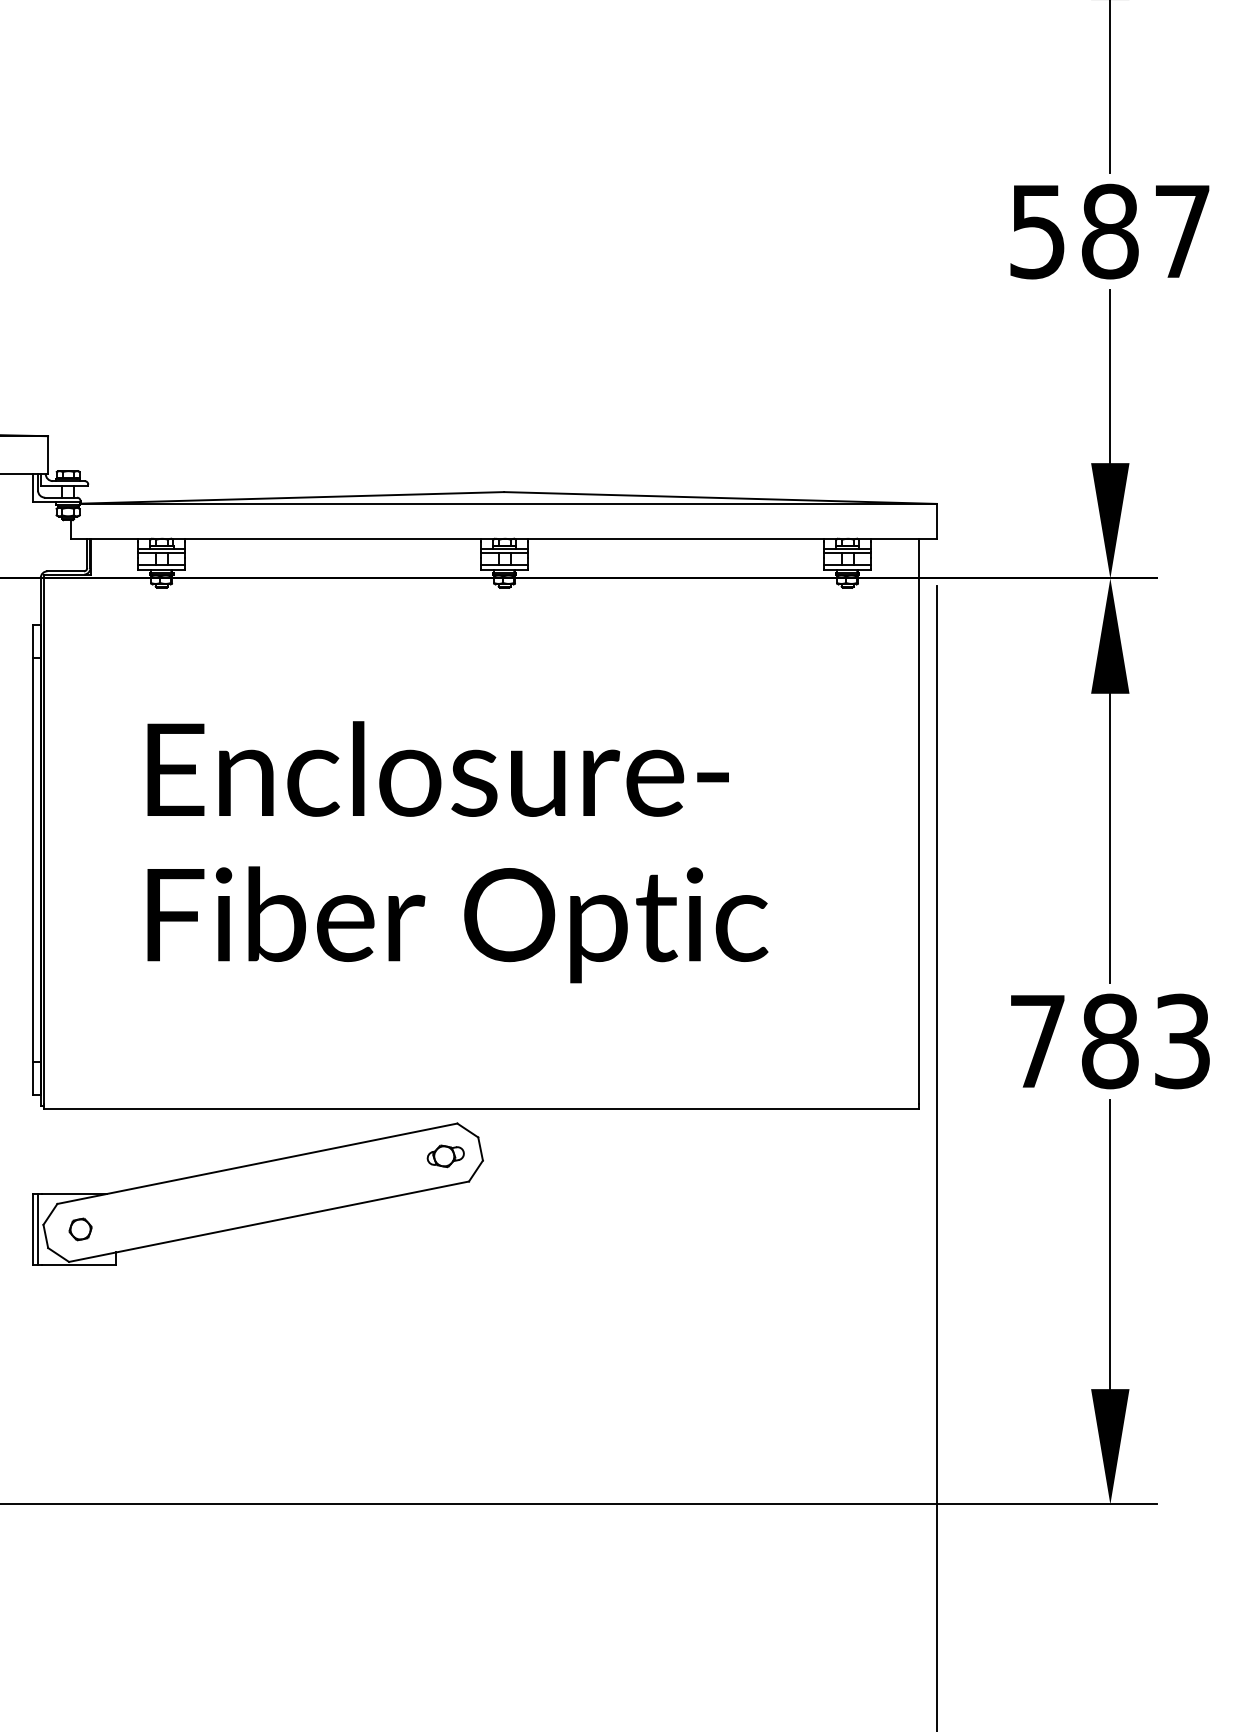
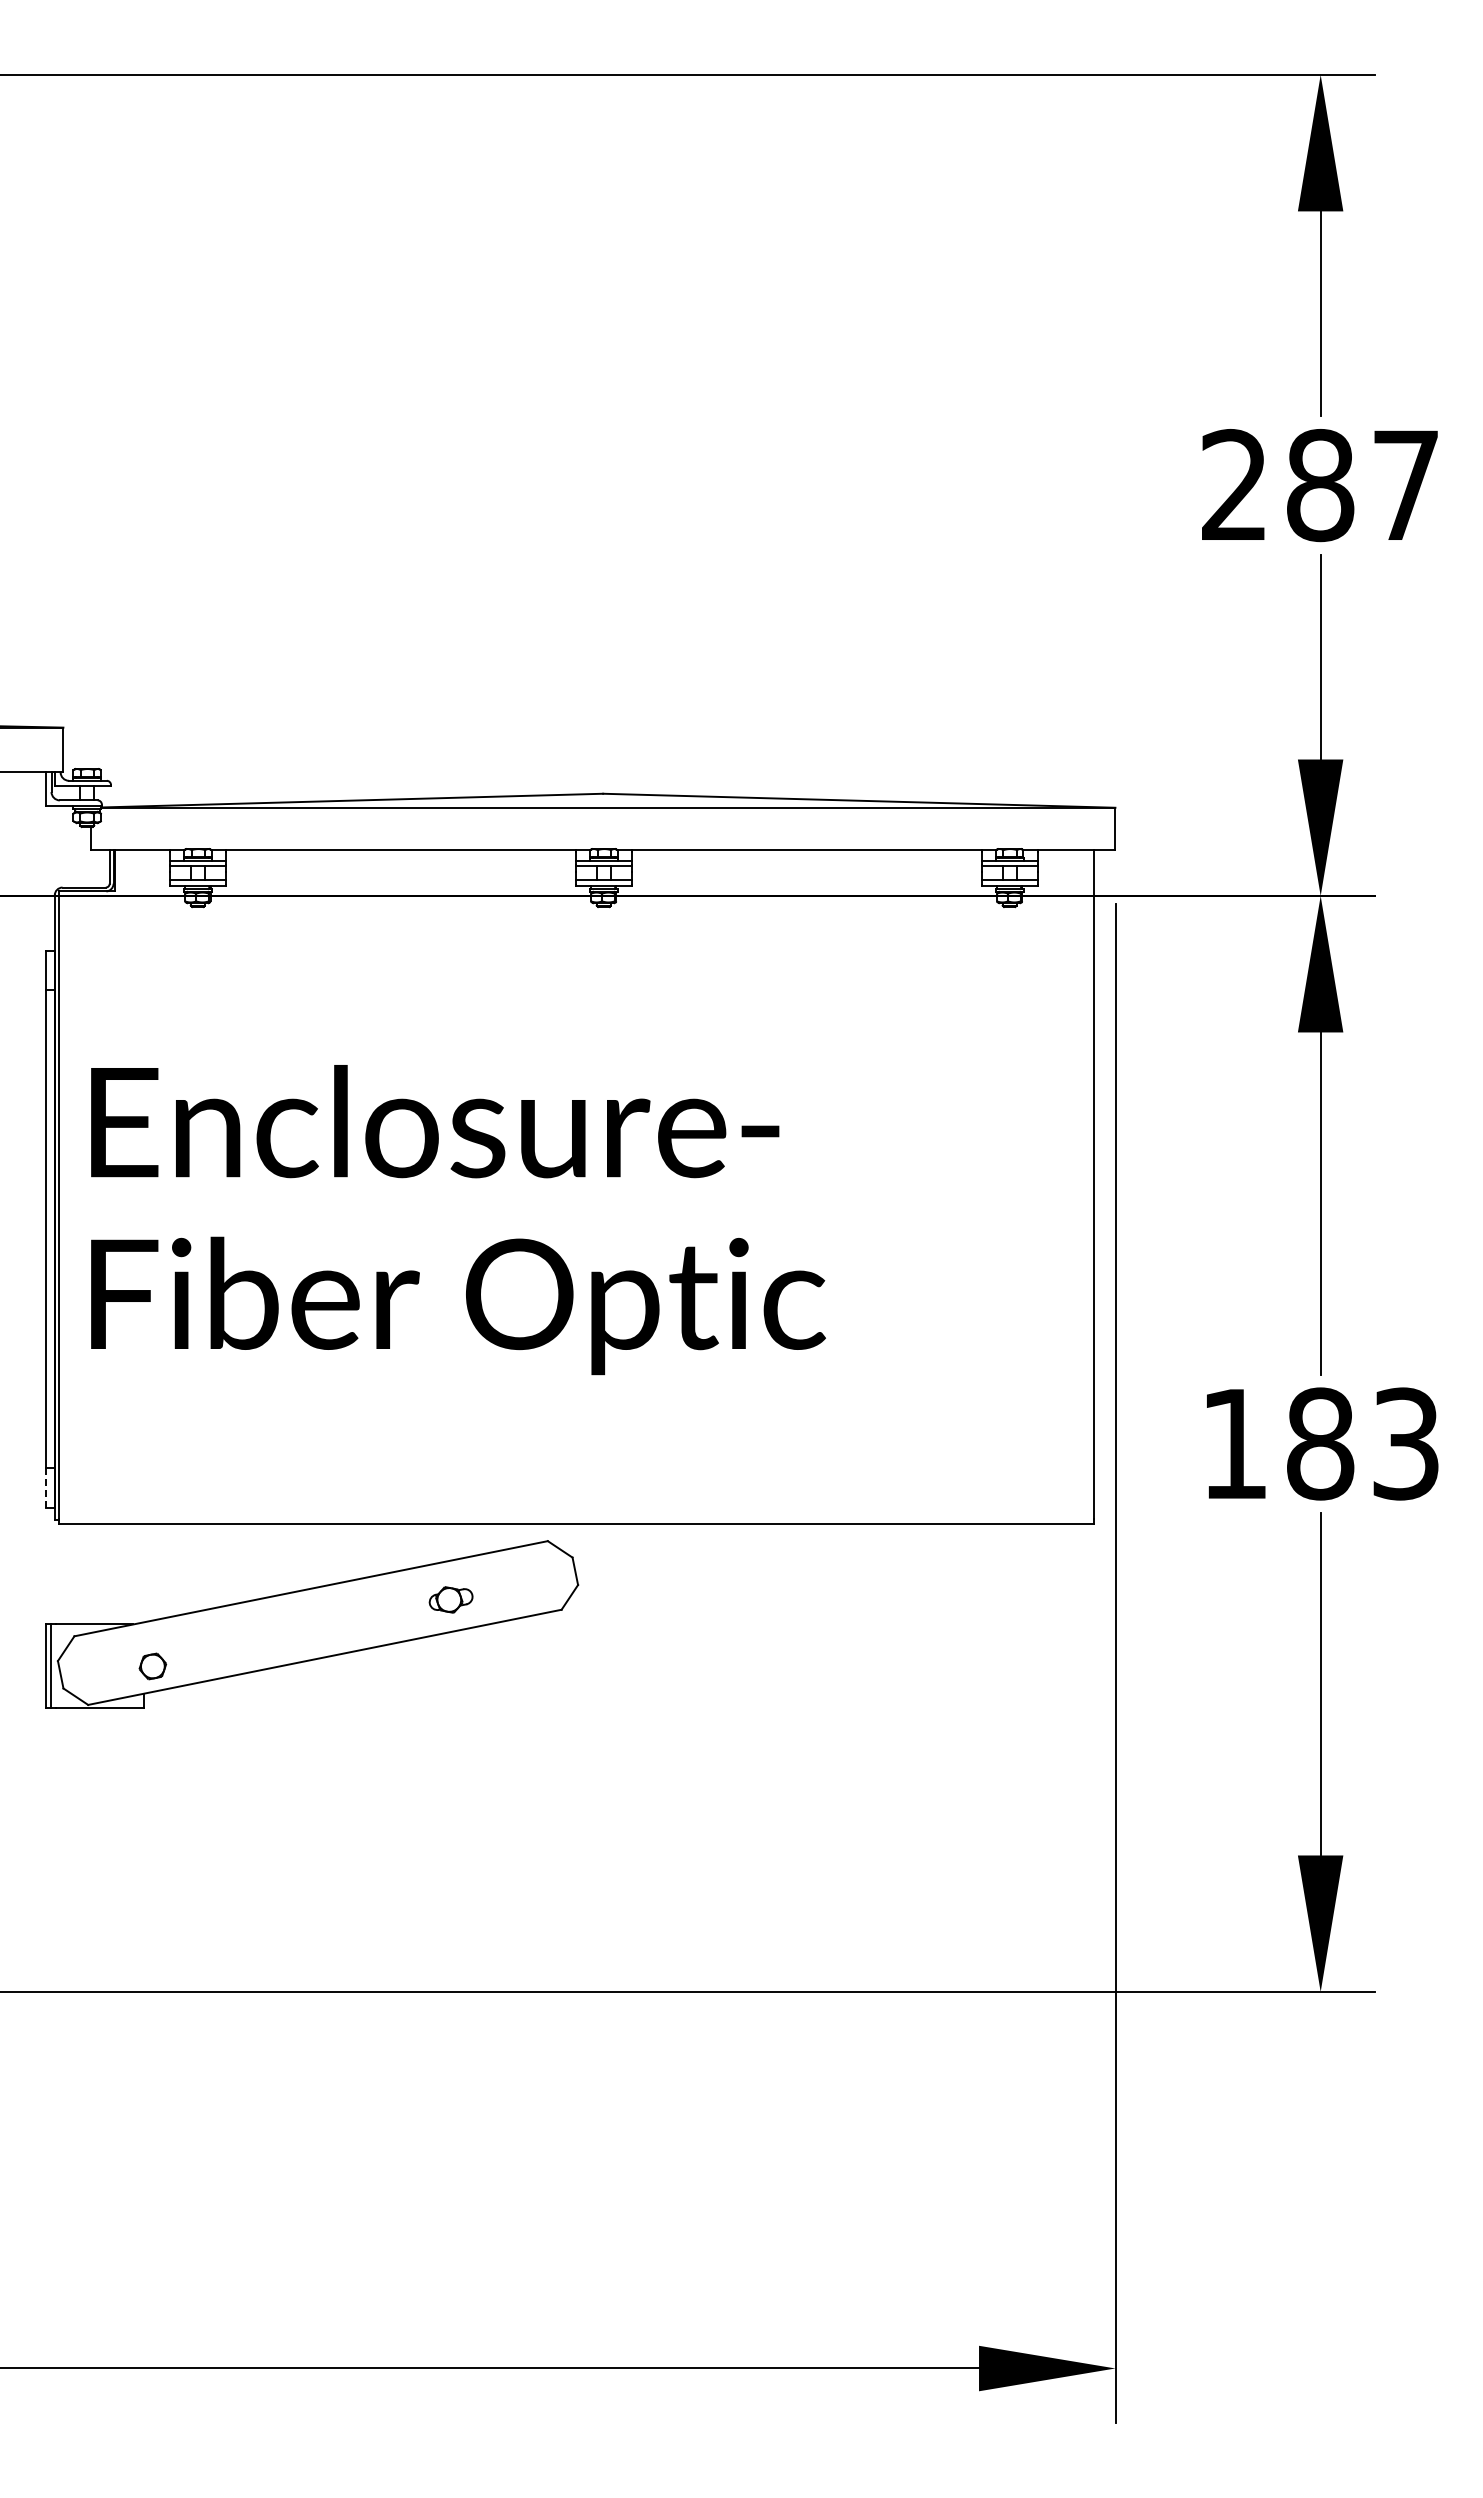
text: (1037, 231) -> (1234, 485), 587 -> 287
text: (457, 852) -> (458, 1220), moved
text: (1037, 1041) -> (1234, 1443), 783 -> 183
line: (32, 1079) -> (45, 1488), solid -> dashed
part: (445, 1155) -> (450, 1599), moved
part: (80, 1229) -> (152, 1666), moved

